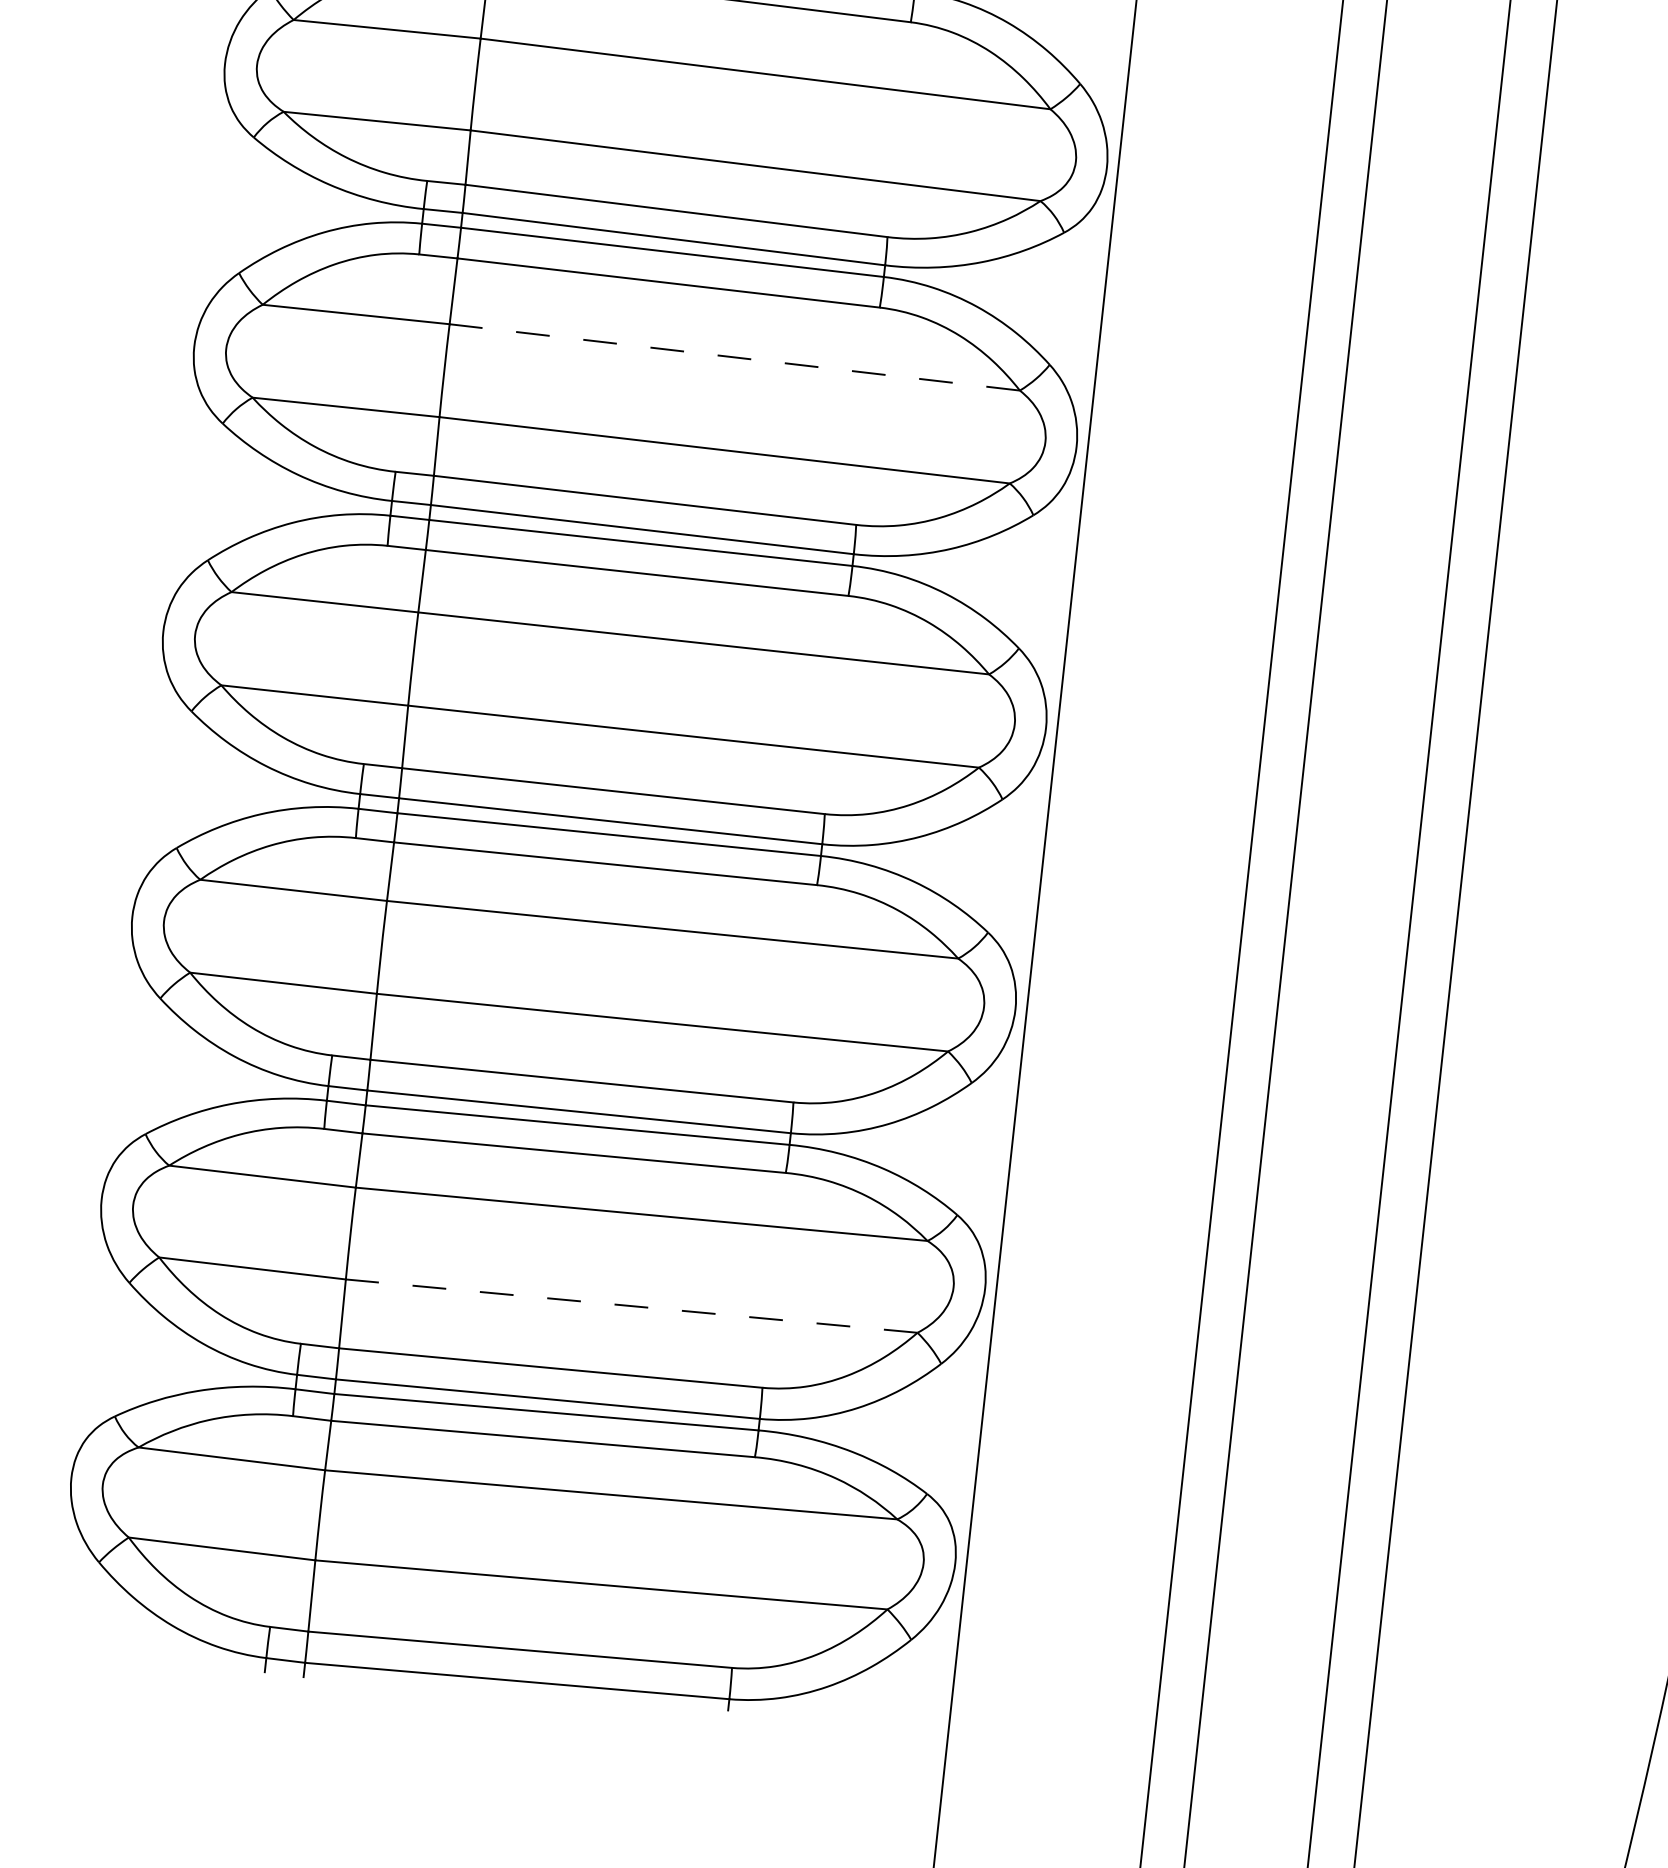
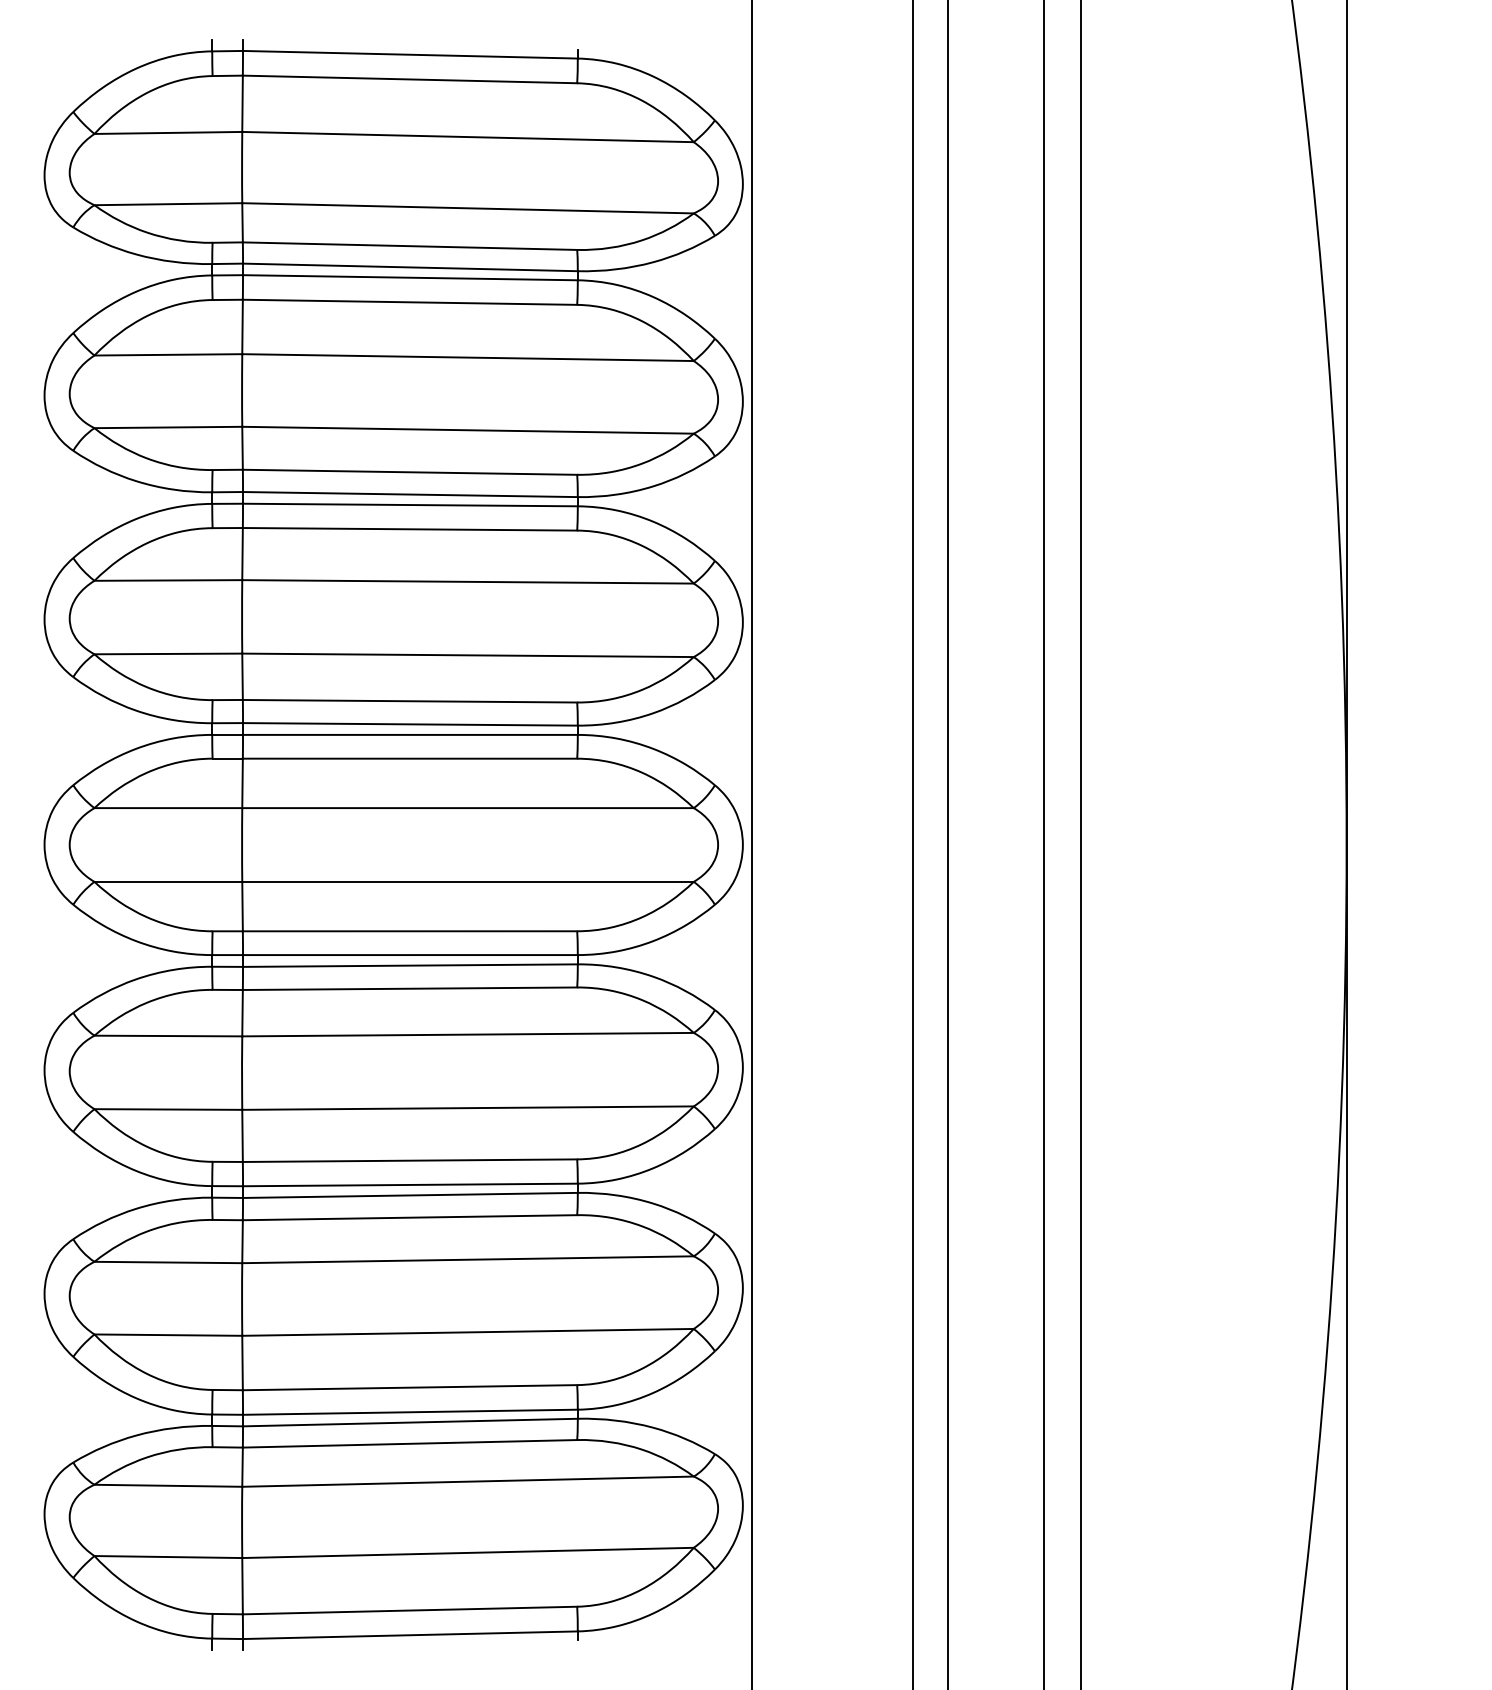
line: (735, 357) -> (468, 581), dashed -> solid
line: (632, 1306) -> (468, 1332), dashed -> solid

